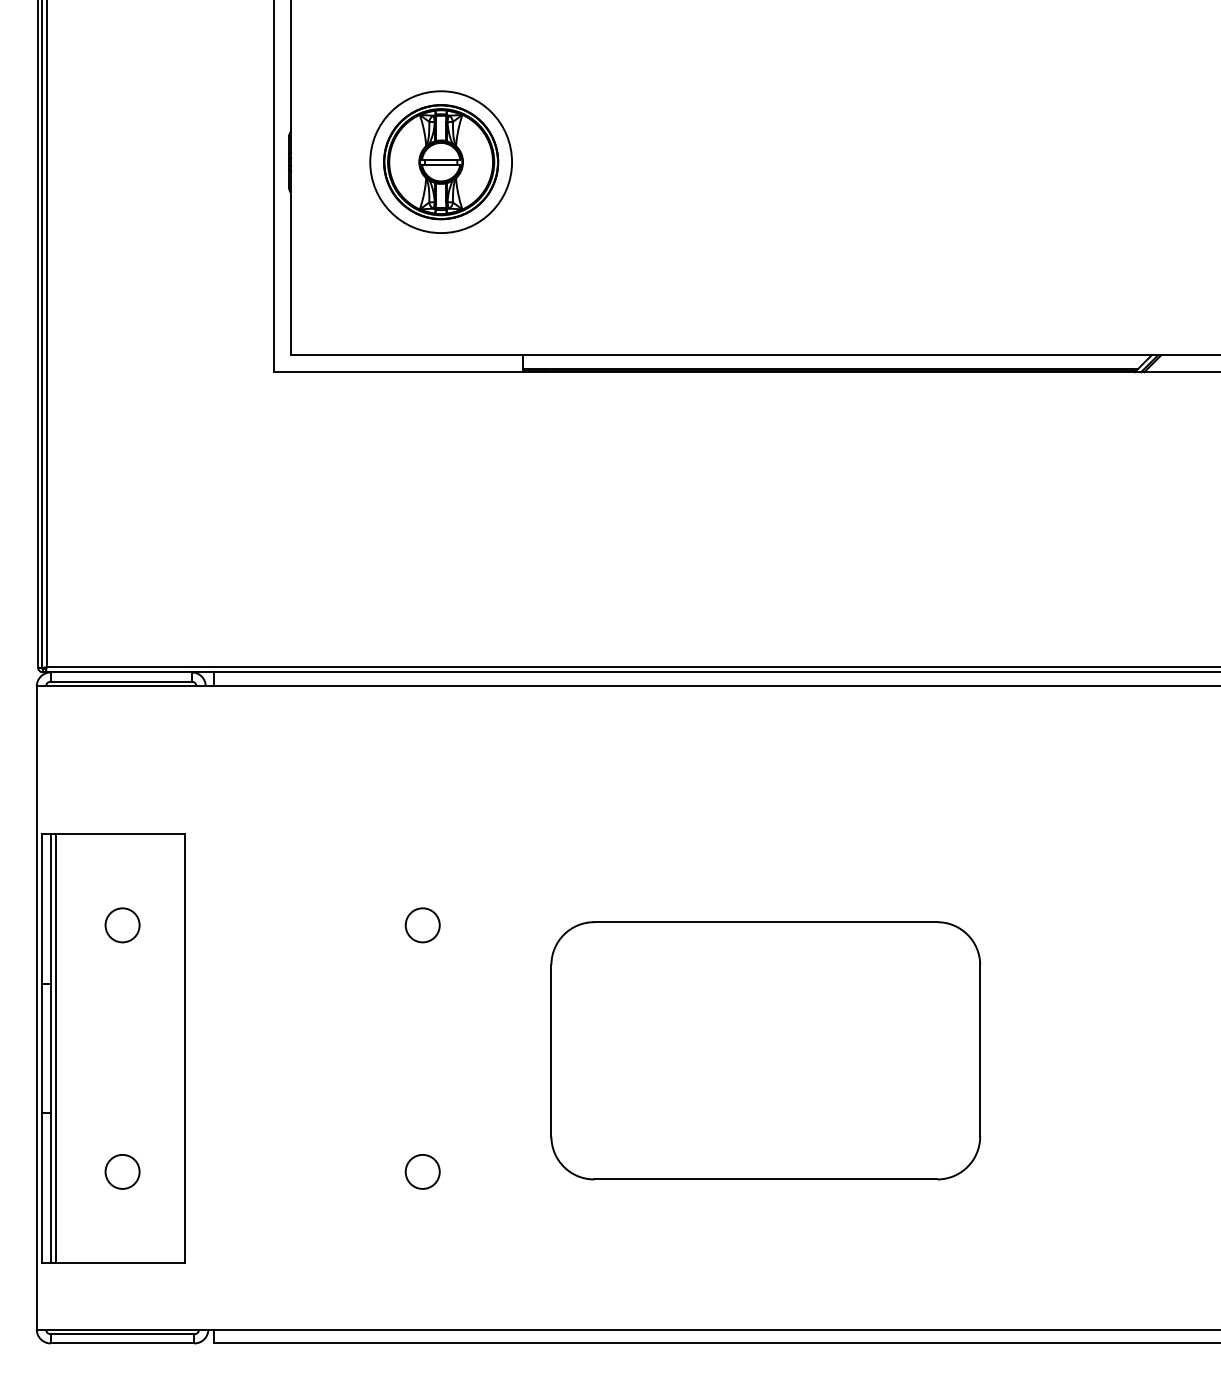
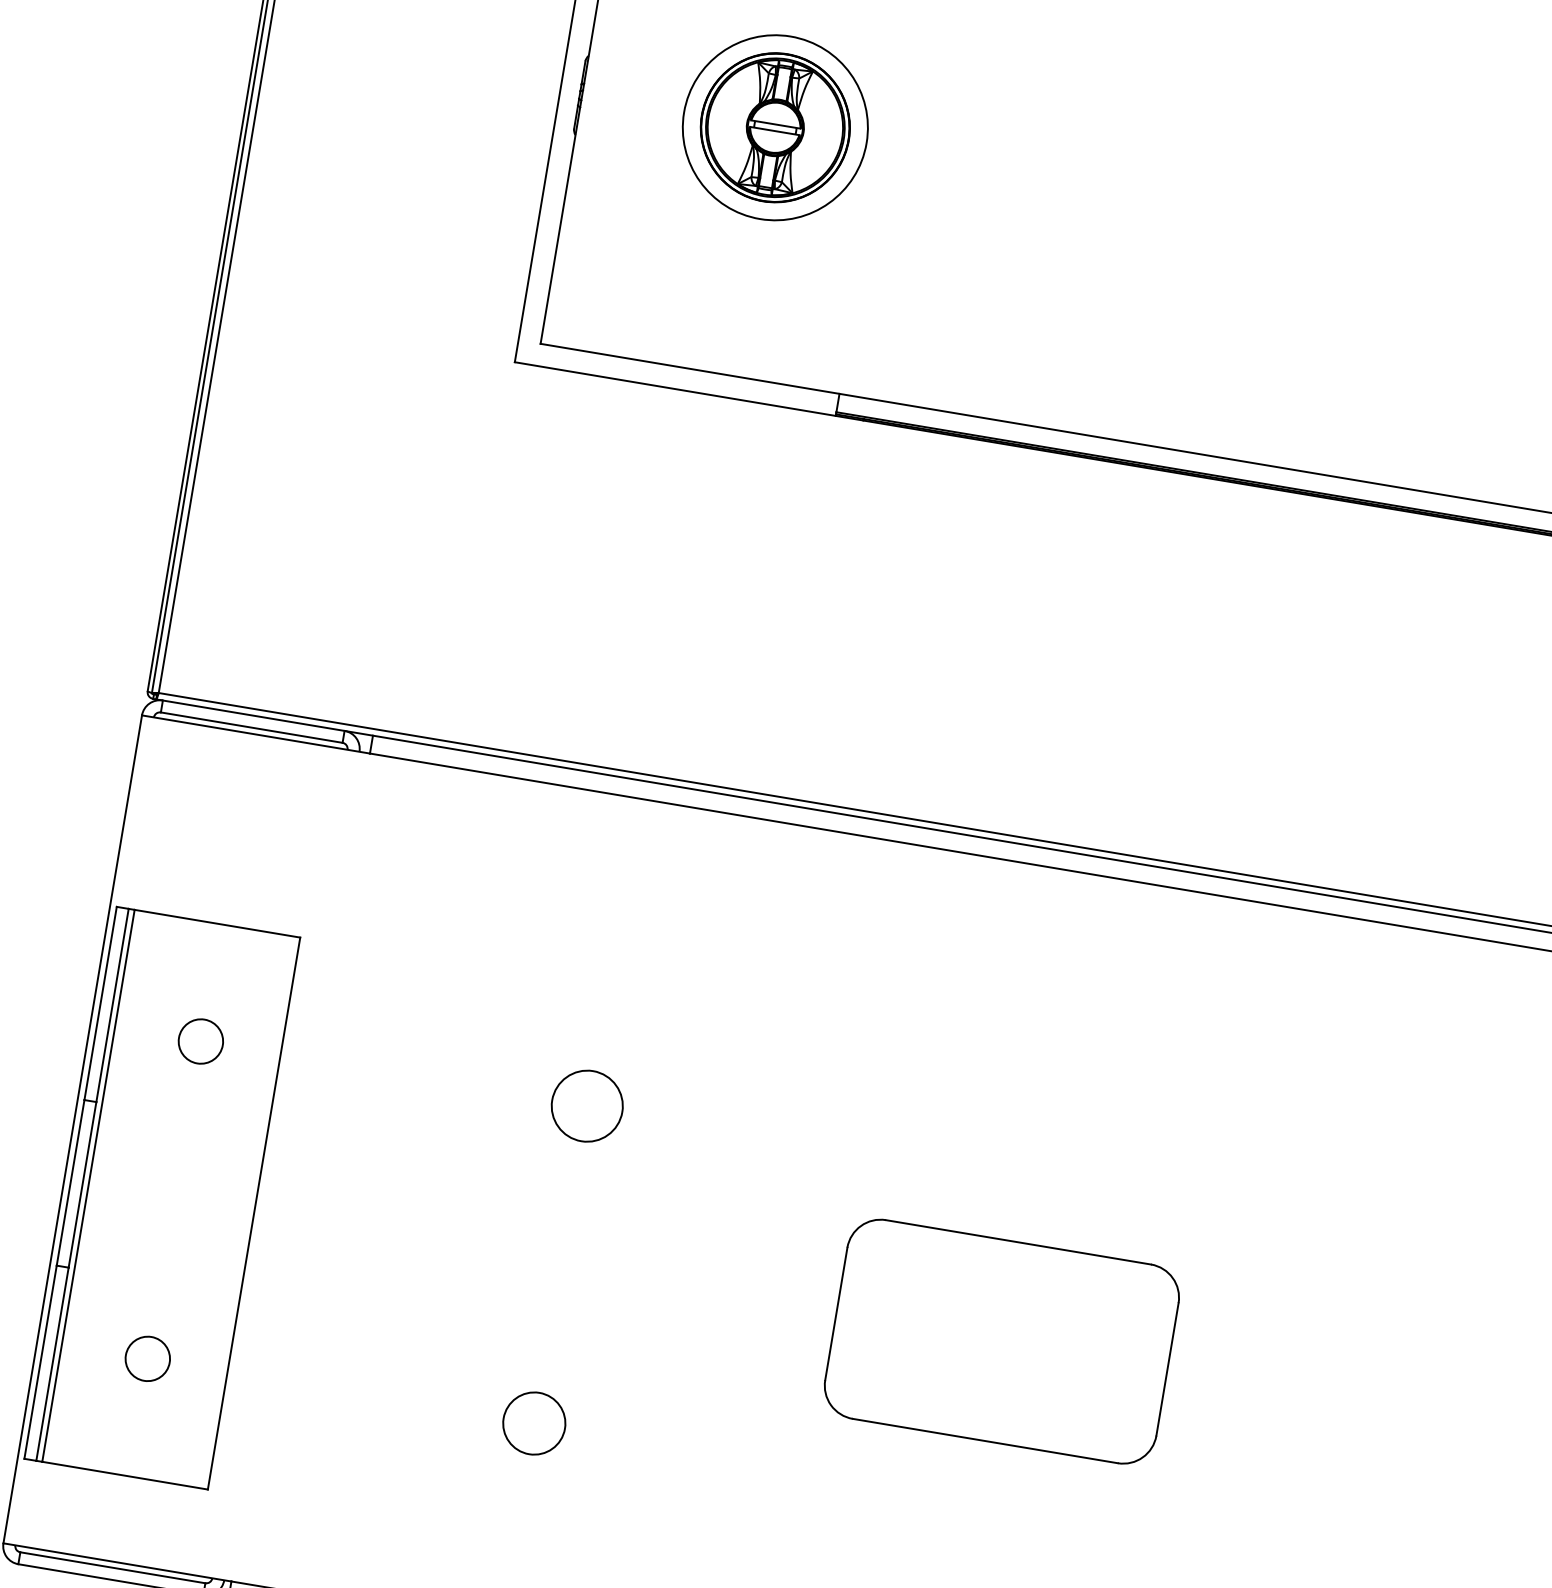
circle: (422, 925) -> (586, 1106), size x1.6
part: (765, 1050) -> (1001, 1341), size x0.6
circle: (422, 1171) -> (533, 1422), size x1.4

